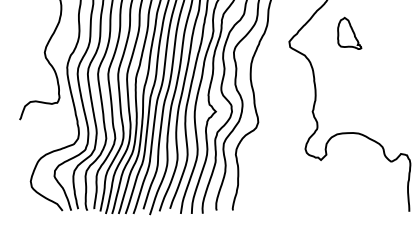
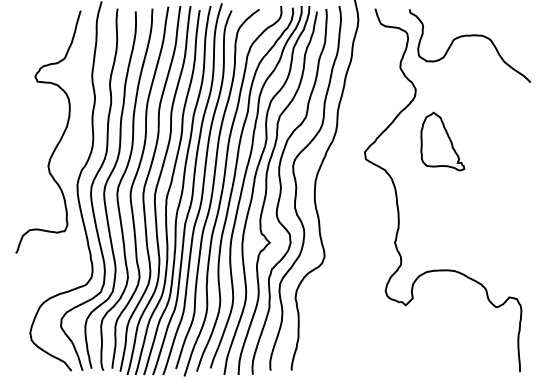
part: (349, 33) -> (442, 141), size x1.43

